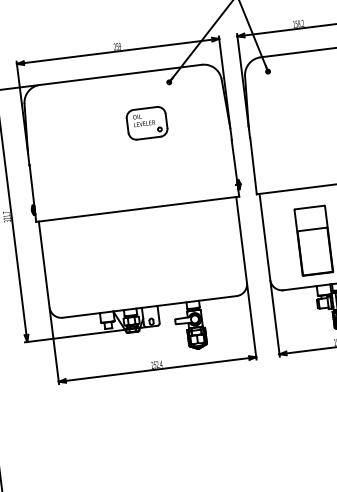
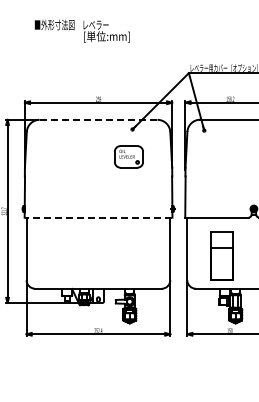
line: (120, 74) -> (98, 119), solid -> dashed
part: (146, 122) -> (128, 156), moved
line: (137, 209) -> (98, 217), solid -> dashed

